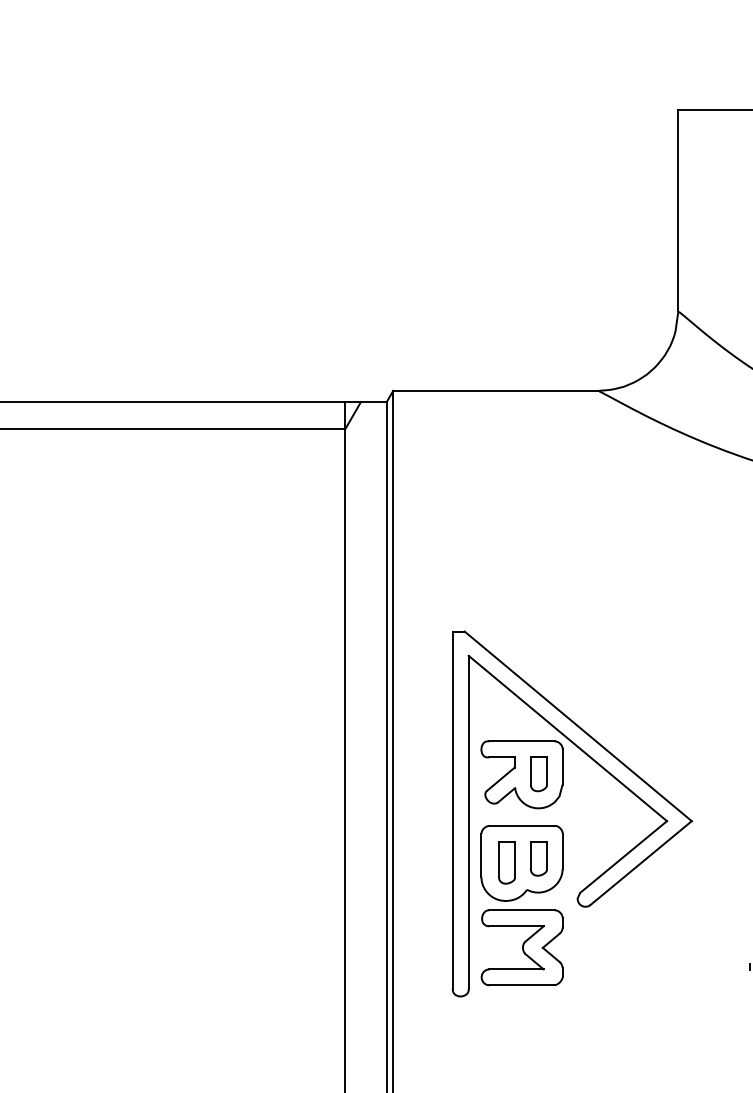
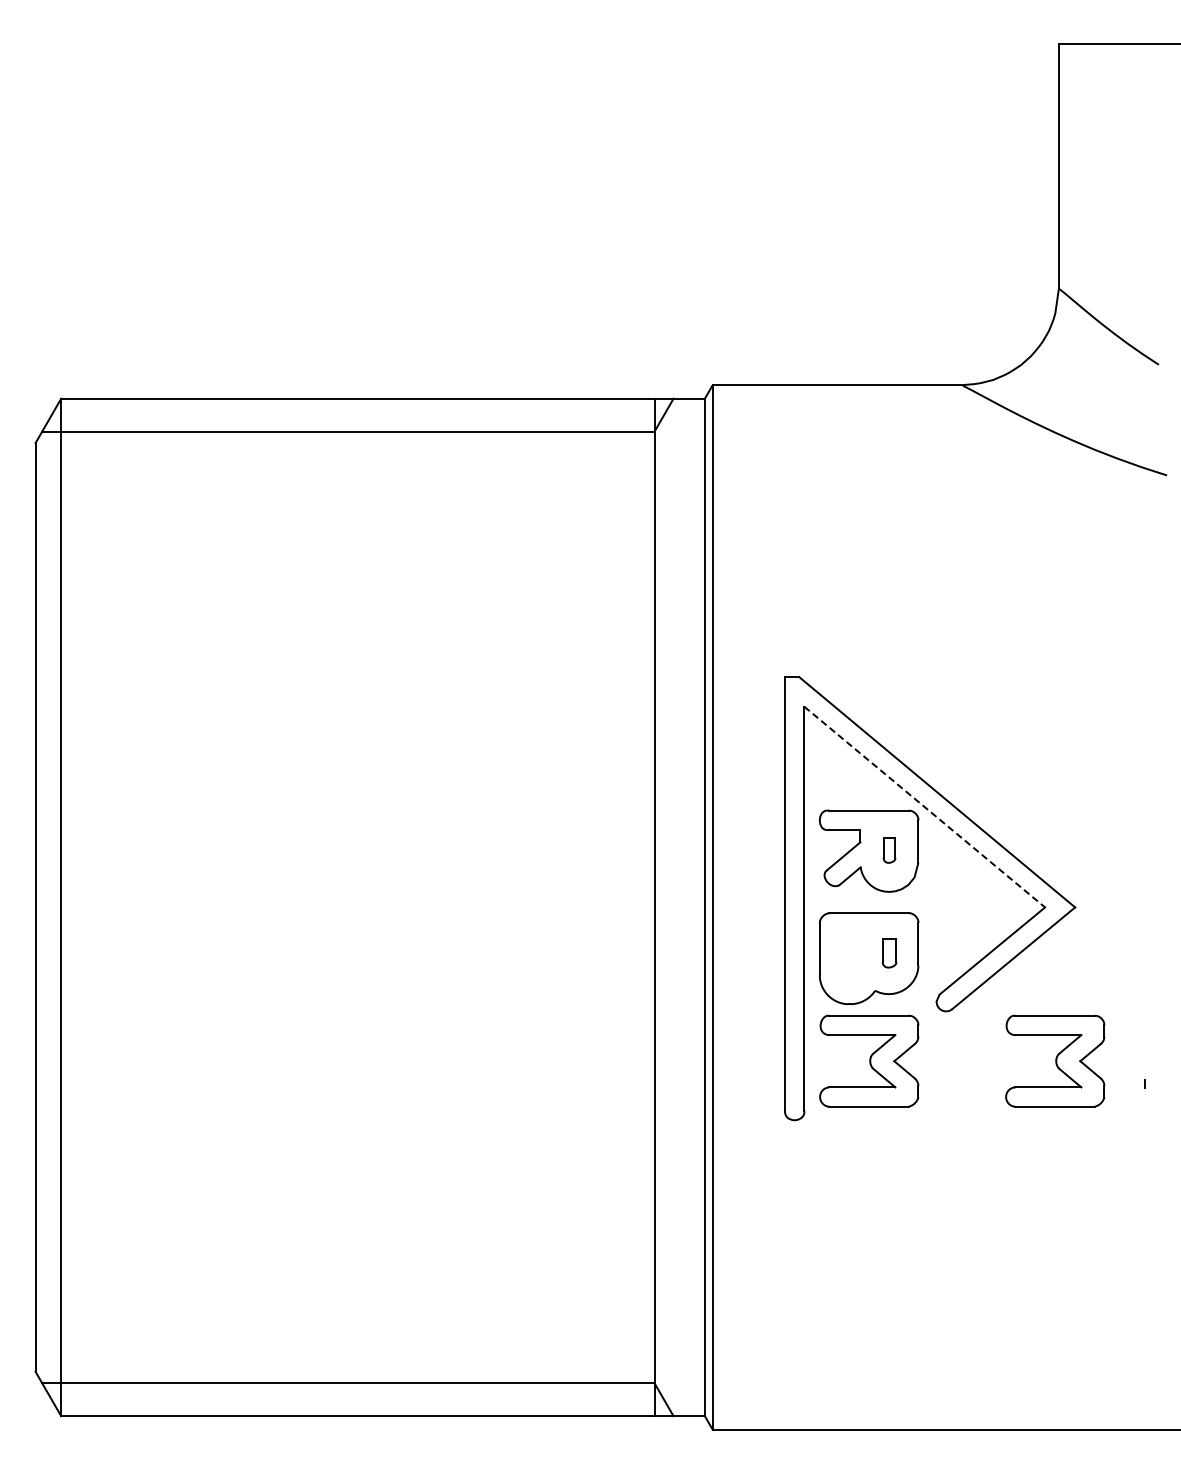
line: (567, 738) -> (924, 807), solid -> dashed
part: (538, 774) -> (889, 850), size x0.6
part: (538, 859) -> (889, 953), size x0.7
part: (506, 863) -> (850, 958), removed
part: (675, 947) -> (1055, 1060), added

